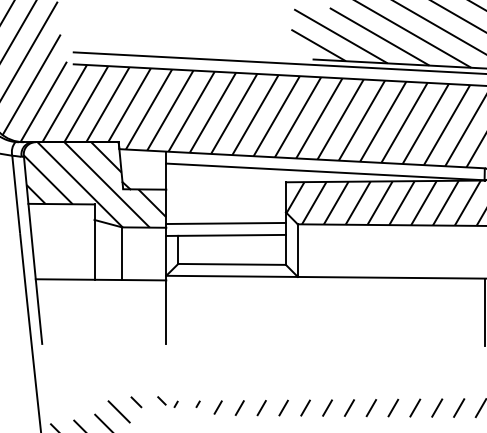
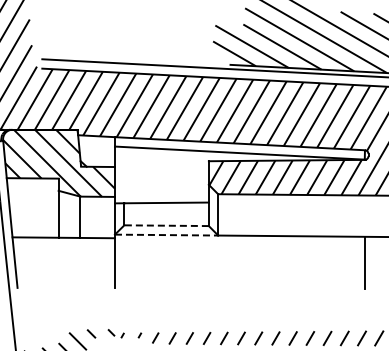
line: (225, 223) -> (161, 193), removed
line: (231, 264) -> (166, 225), solid -> dashed
line: (231, 276) -> (166, 235), solid -> dashed

